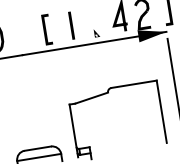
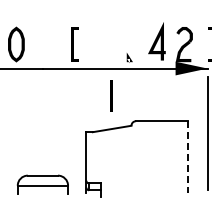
line: (71, 25) -> (111, 95), moved
line: (161, 111) -> (187, 156), solid -> dashed

